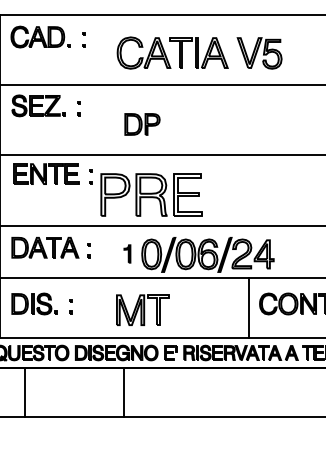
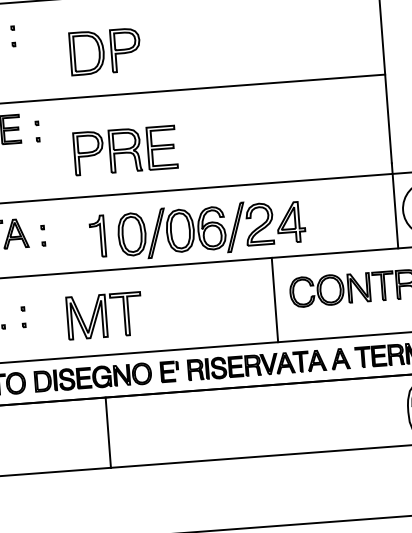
part: (142, 124) -> (105, 51), size x1.43
part: (150, 194) -> (124, 149), size x0.71
part: (127, 253) -> (97, 235), size x1.67
part: (142, 309) -> (103, 314), moved

